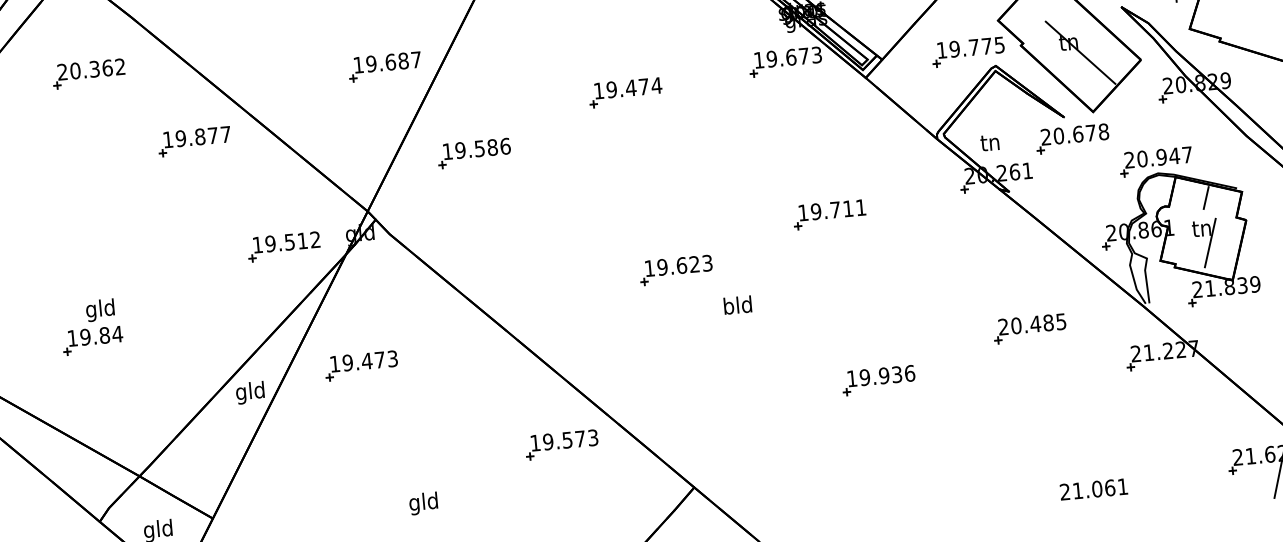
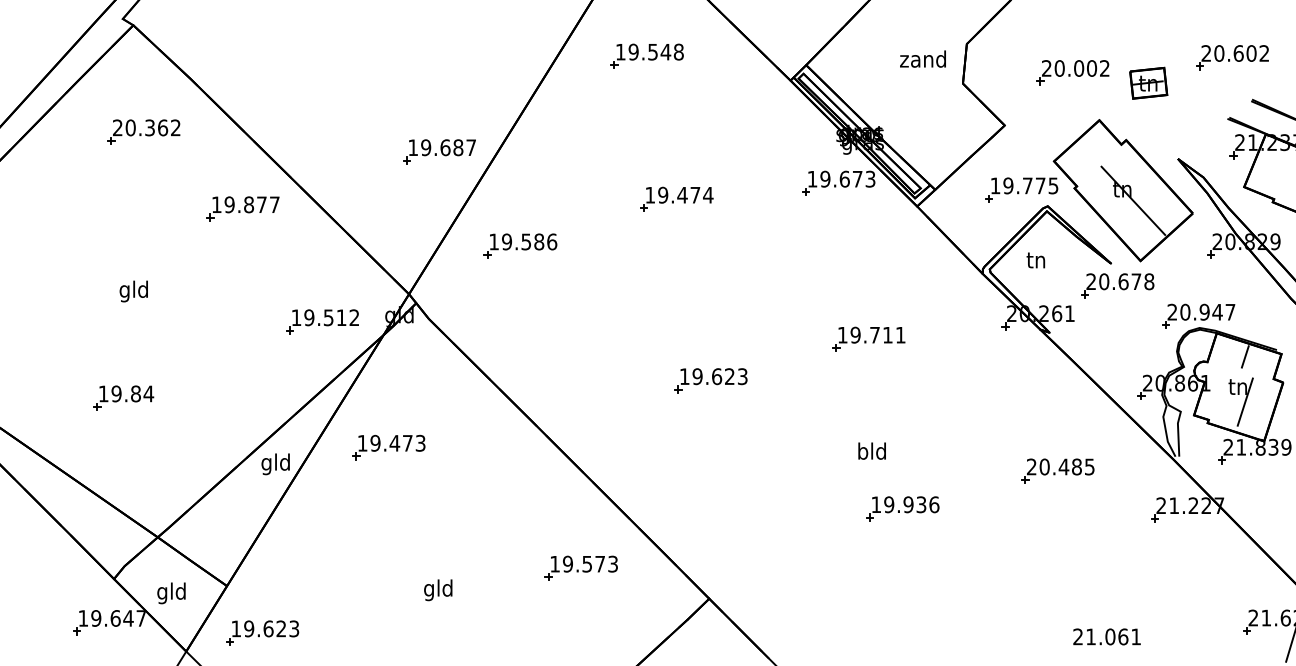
text: (989, 143) -> (1035, 260), moved
text: (737, 304) -> (871, 450), moved
text: (100, 310) -> (133, 291), moved
part: (561, 444) -> (580, 567), moved

